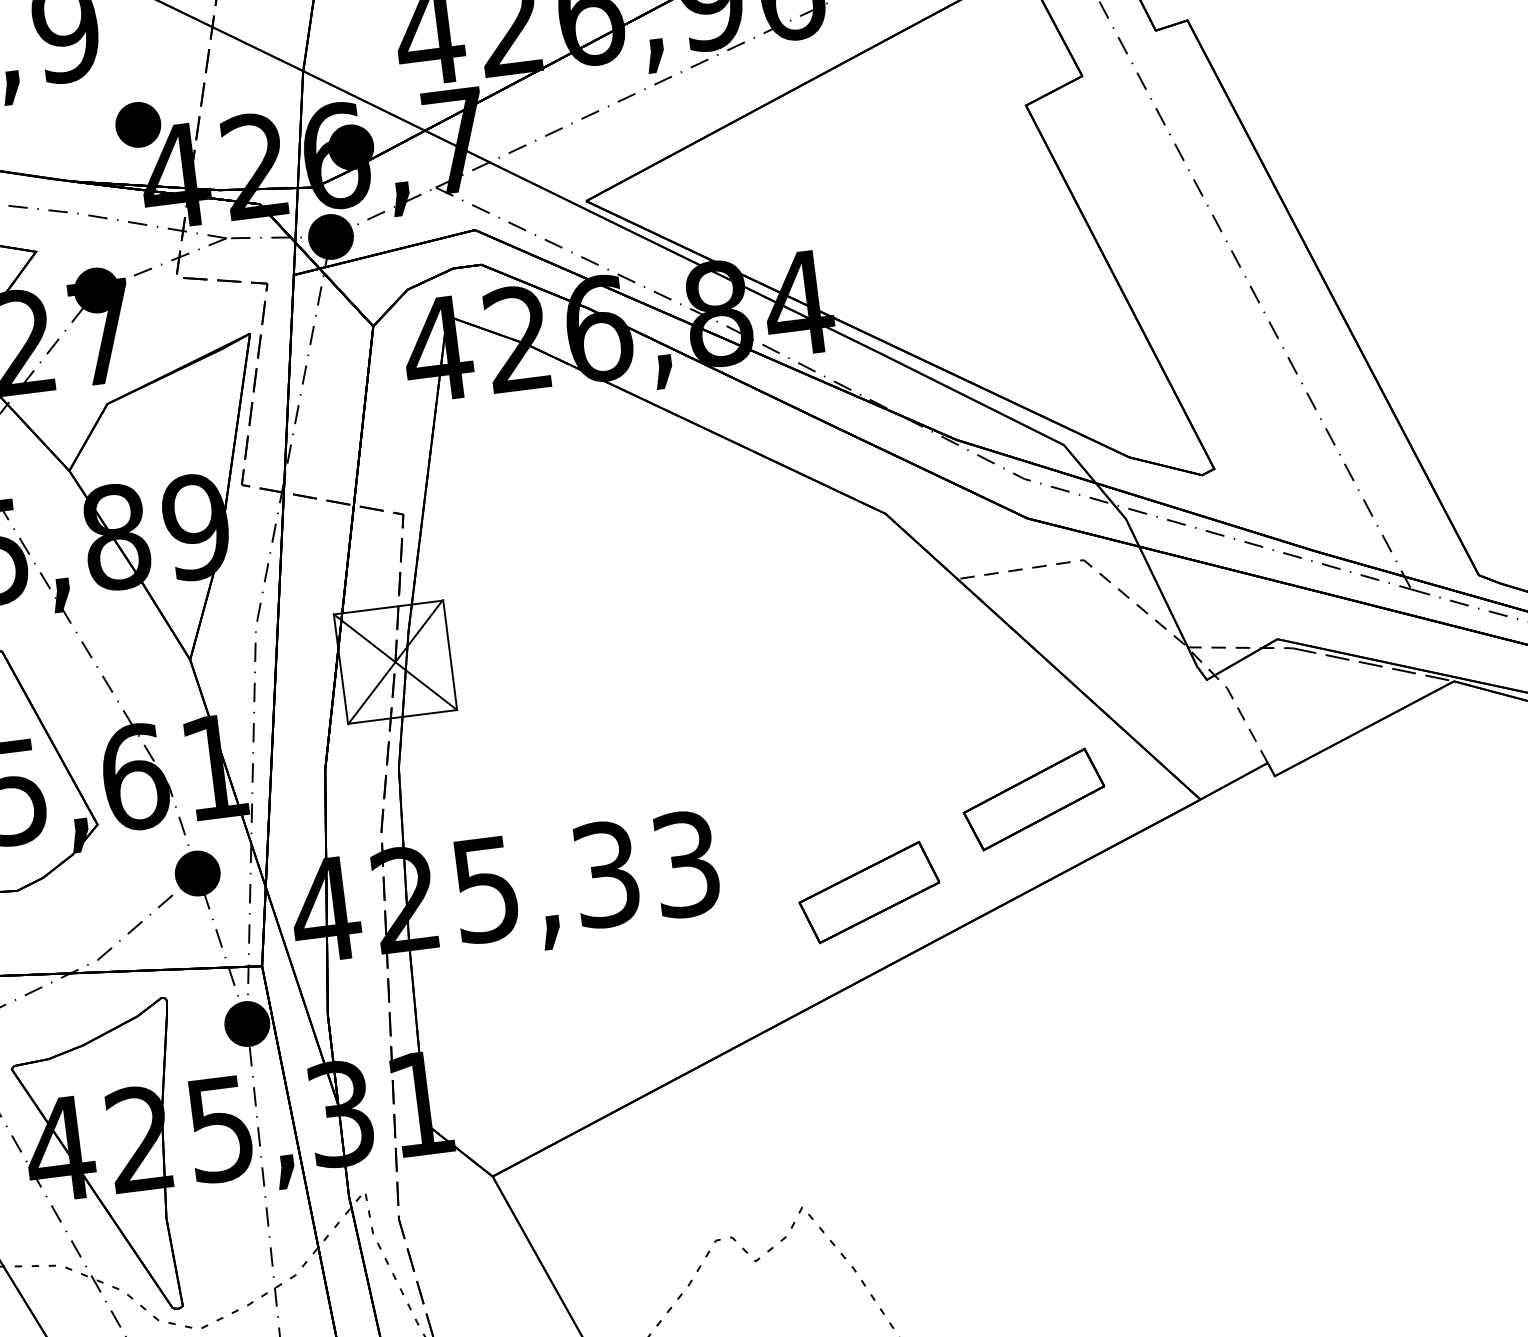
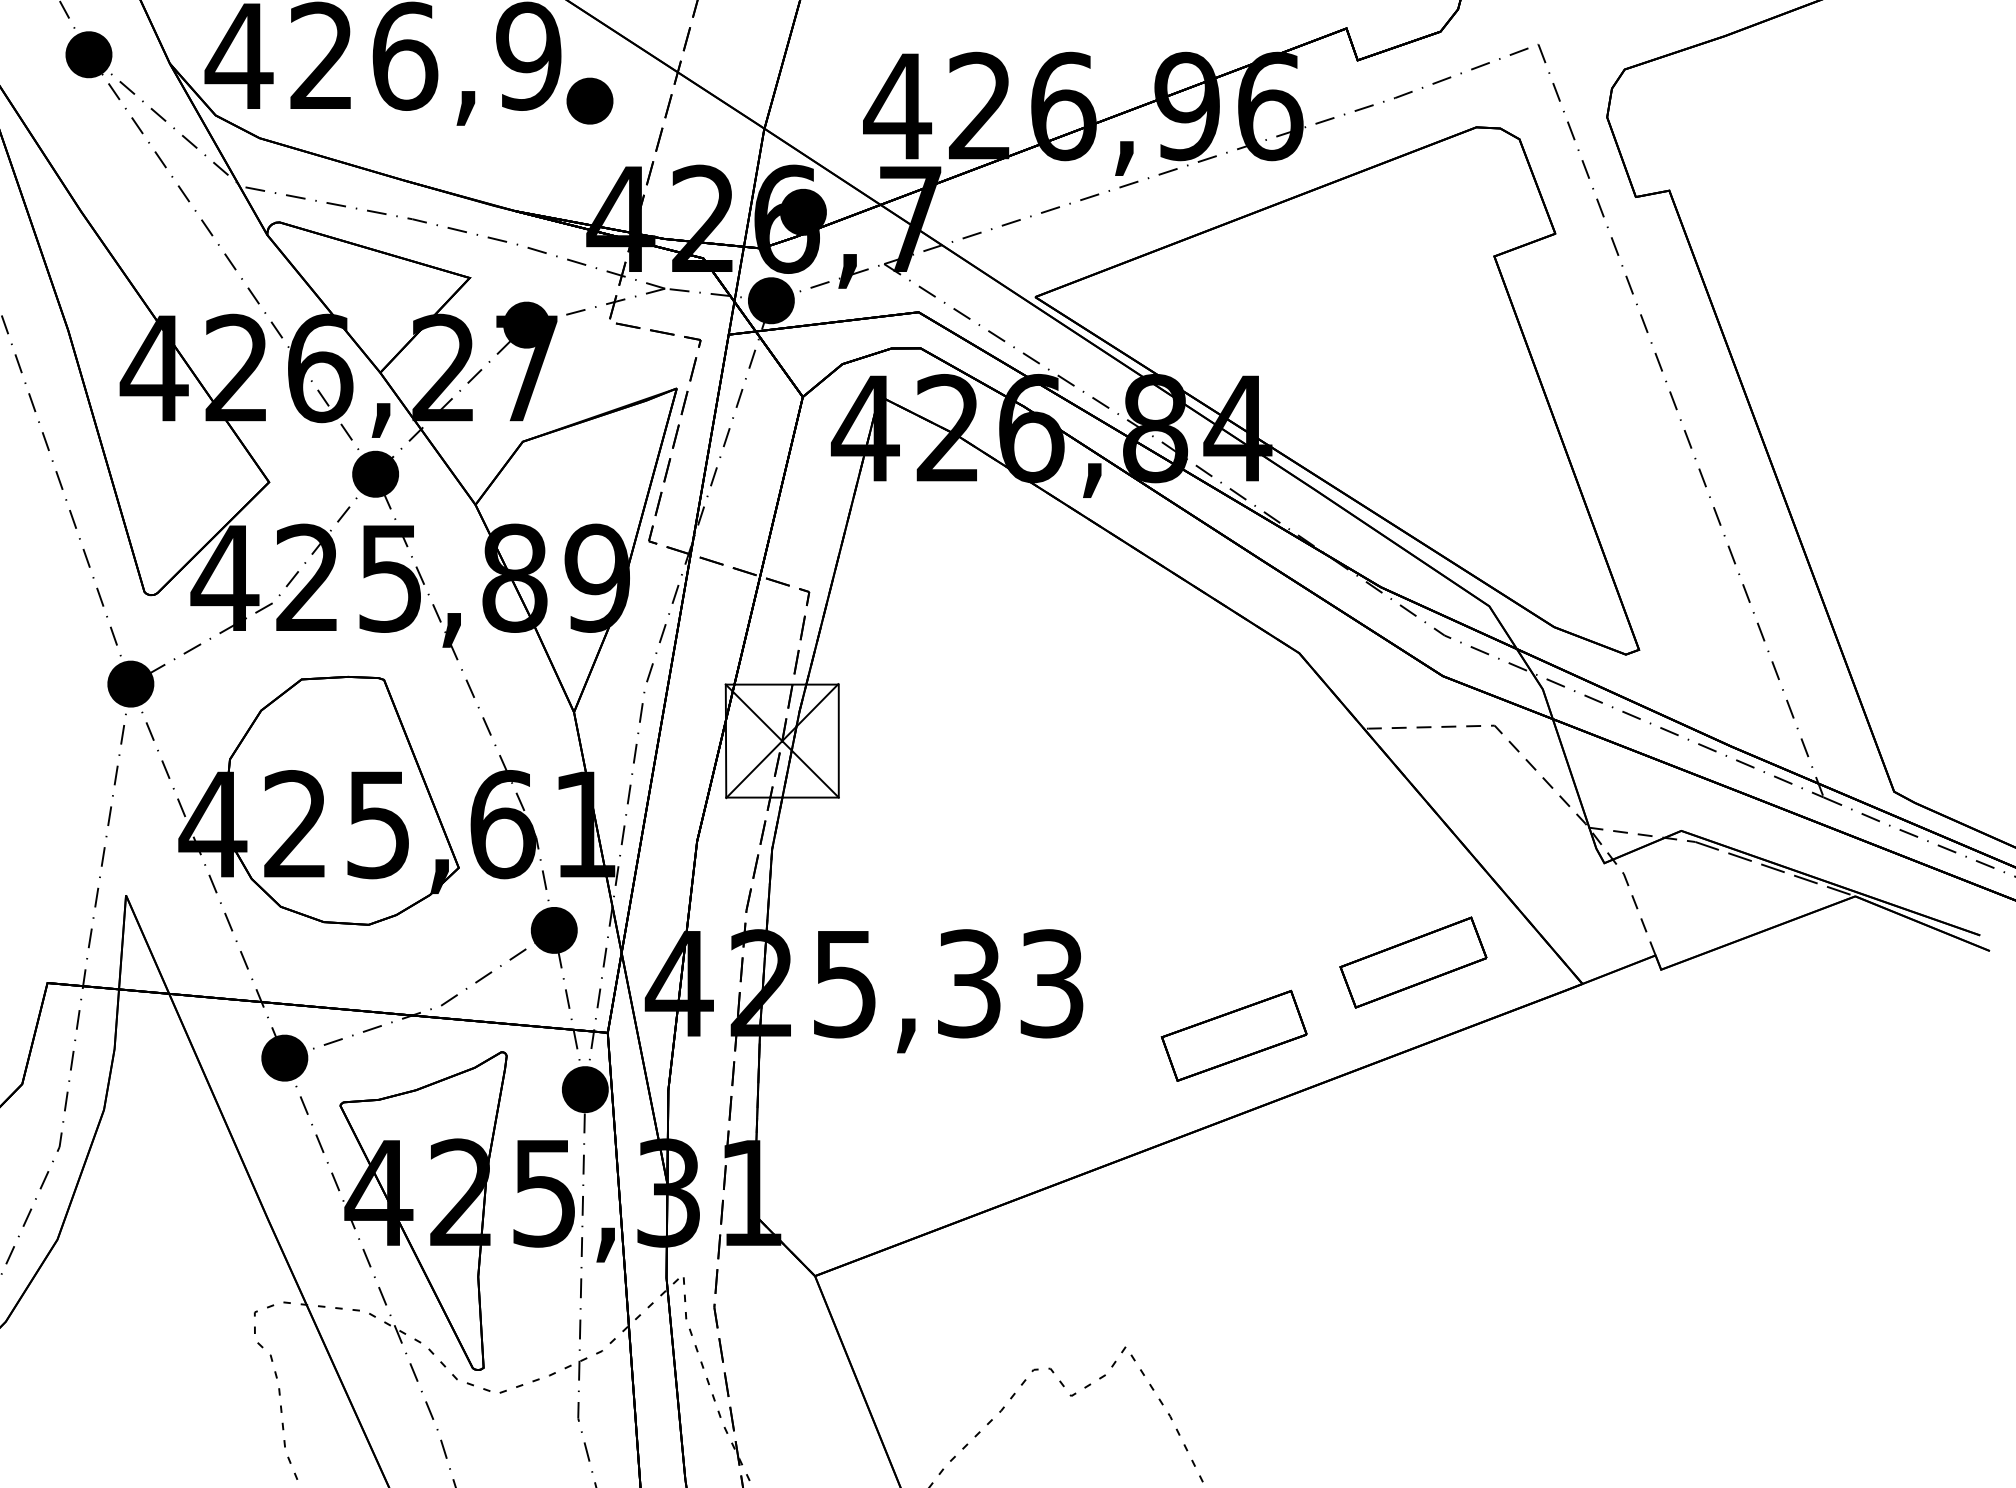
part: (137, 124) -> (589, 100), moved

